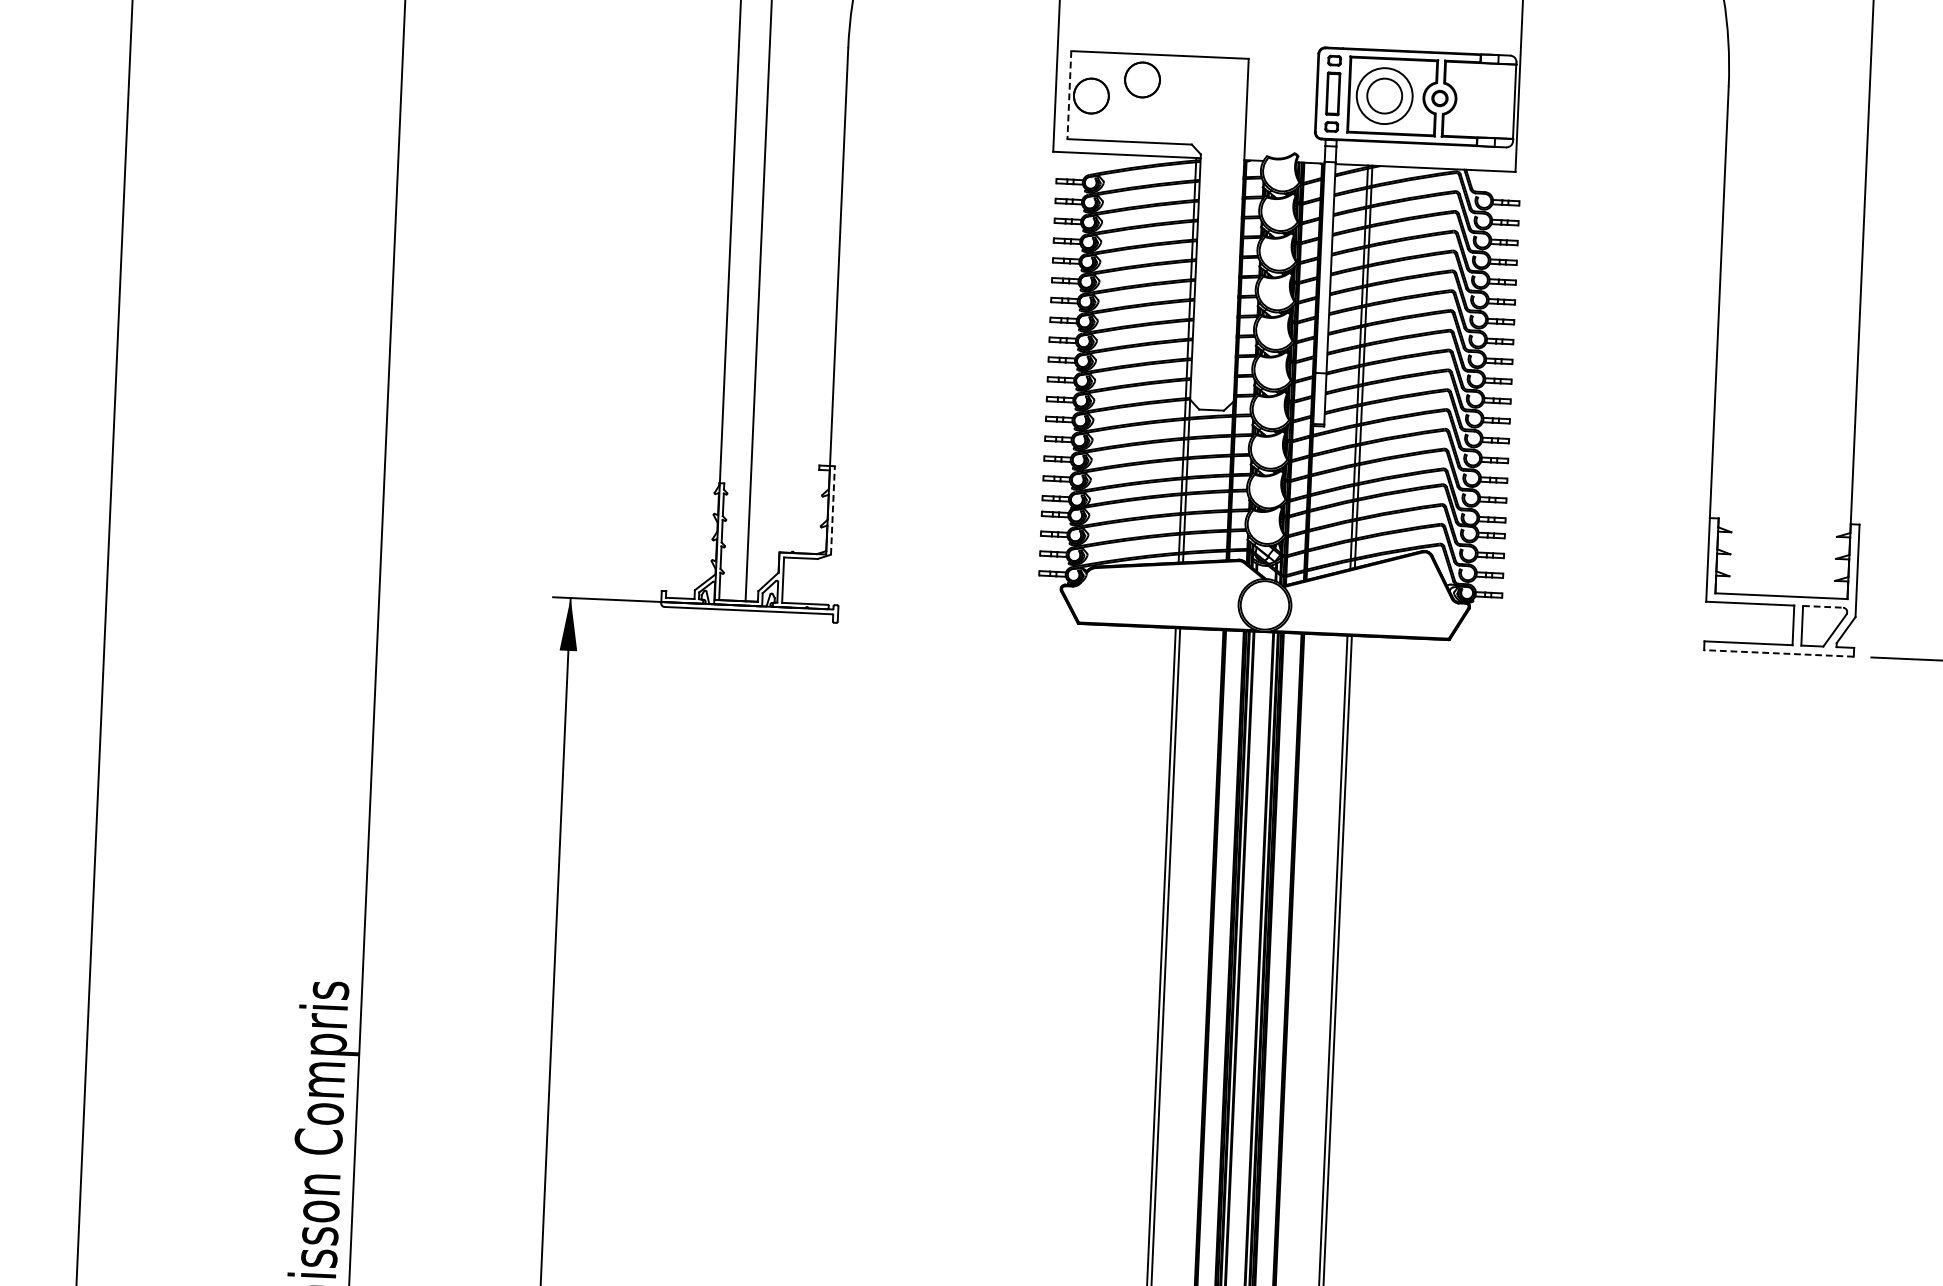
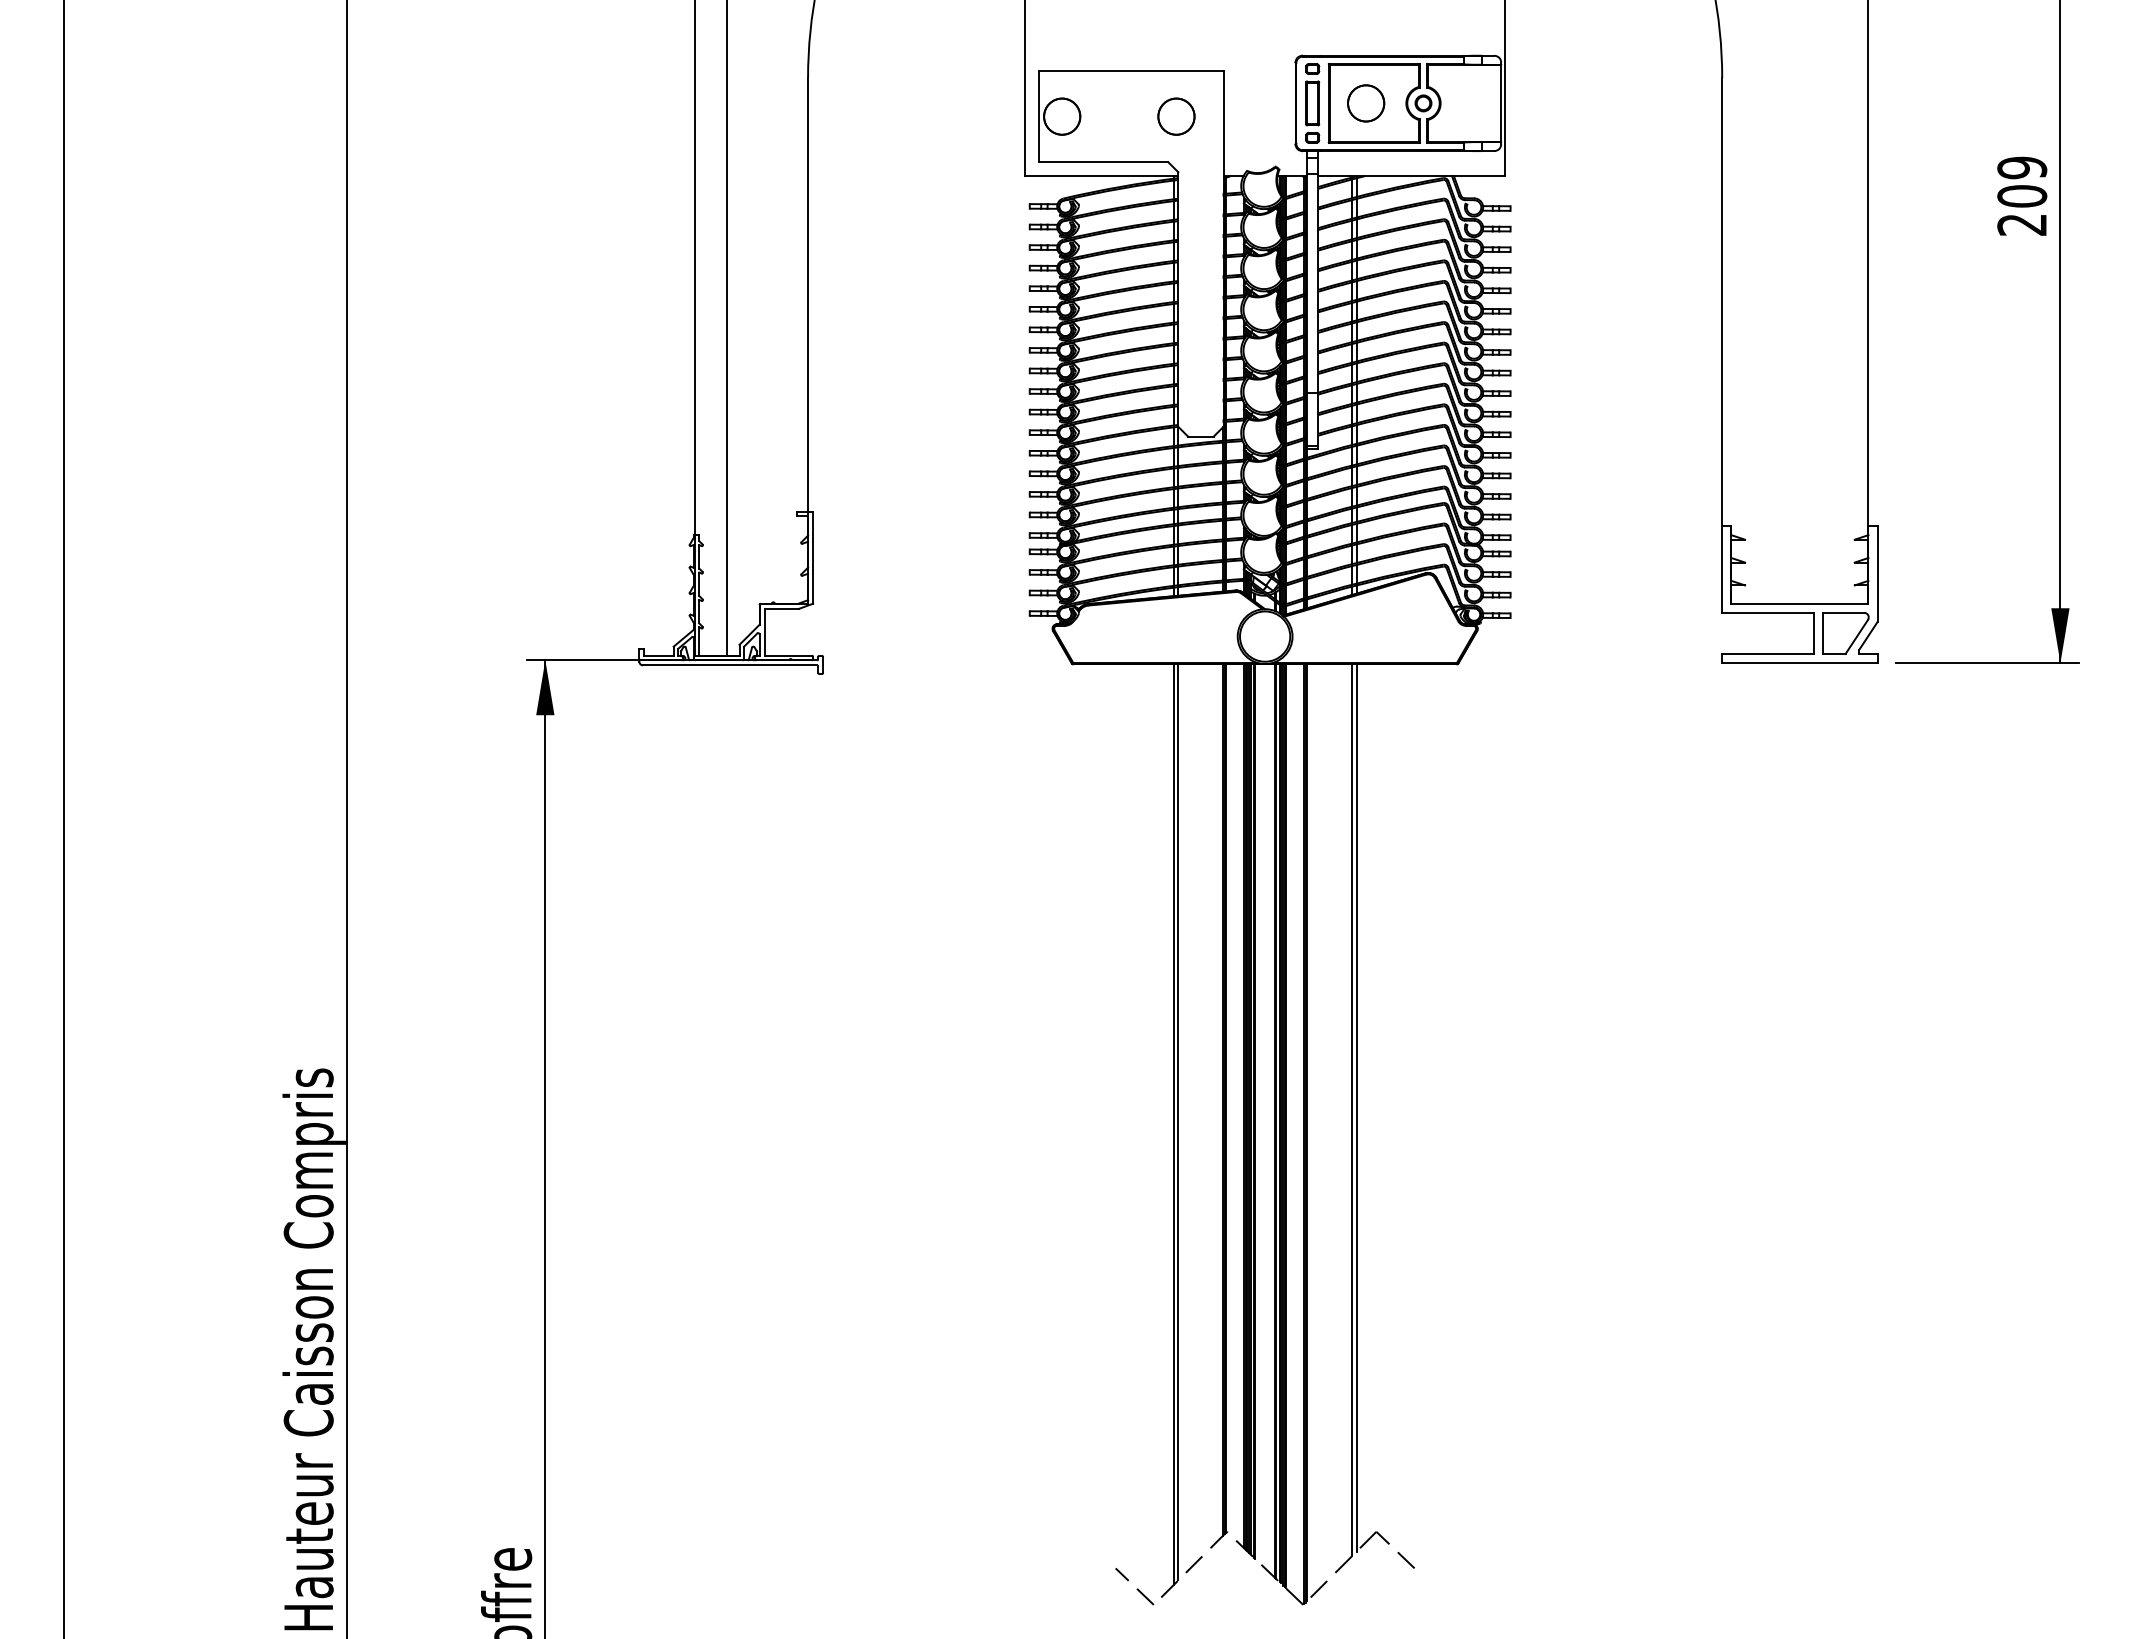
circle: (1142, 79) -> (1176, 116), moved
line: (1069, 94) -> (1039, 116), dashed -> solid
circle: (1385, 96) -> (1366, 103), size x0.62
line: (833, 510) -> (813, 557), dashed -> solid
line: (1823, 606) -> (1843, 612), dashed -> solid
line: (1778, 653) -> (1799, 663), dashed -> solid

